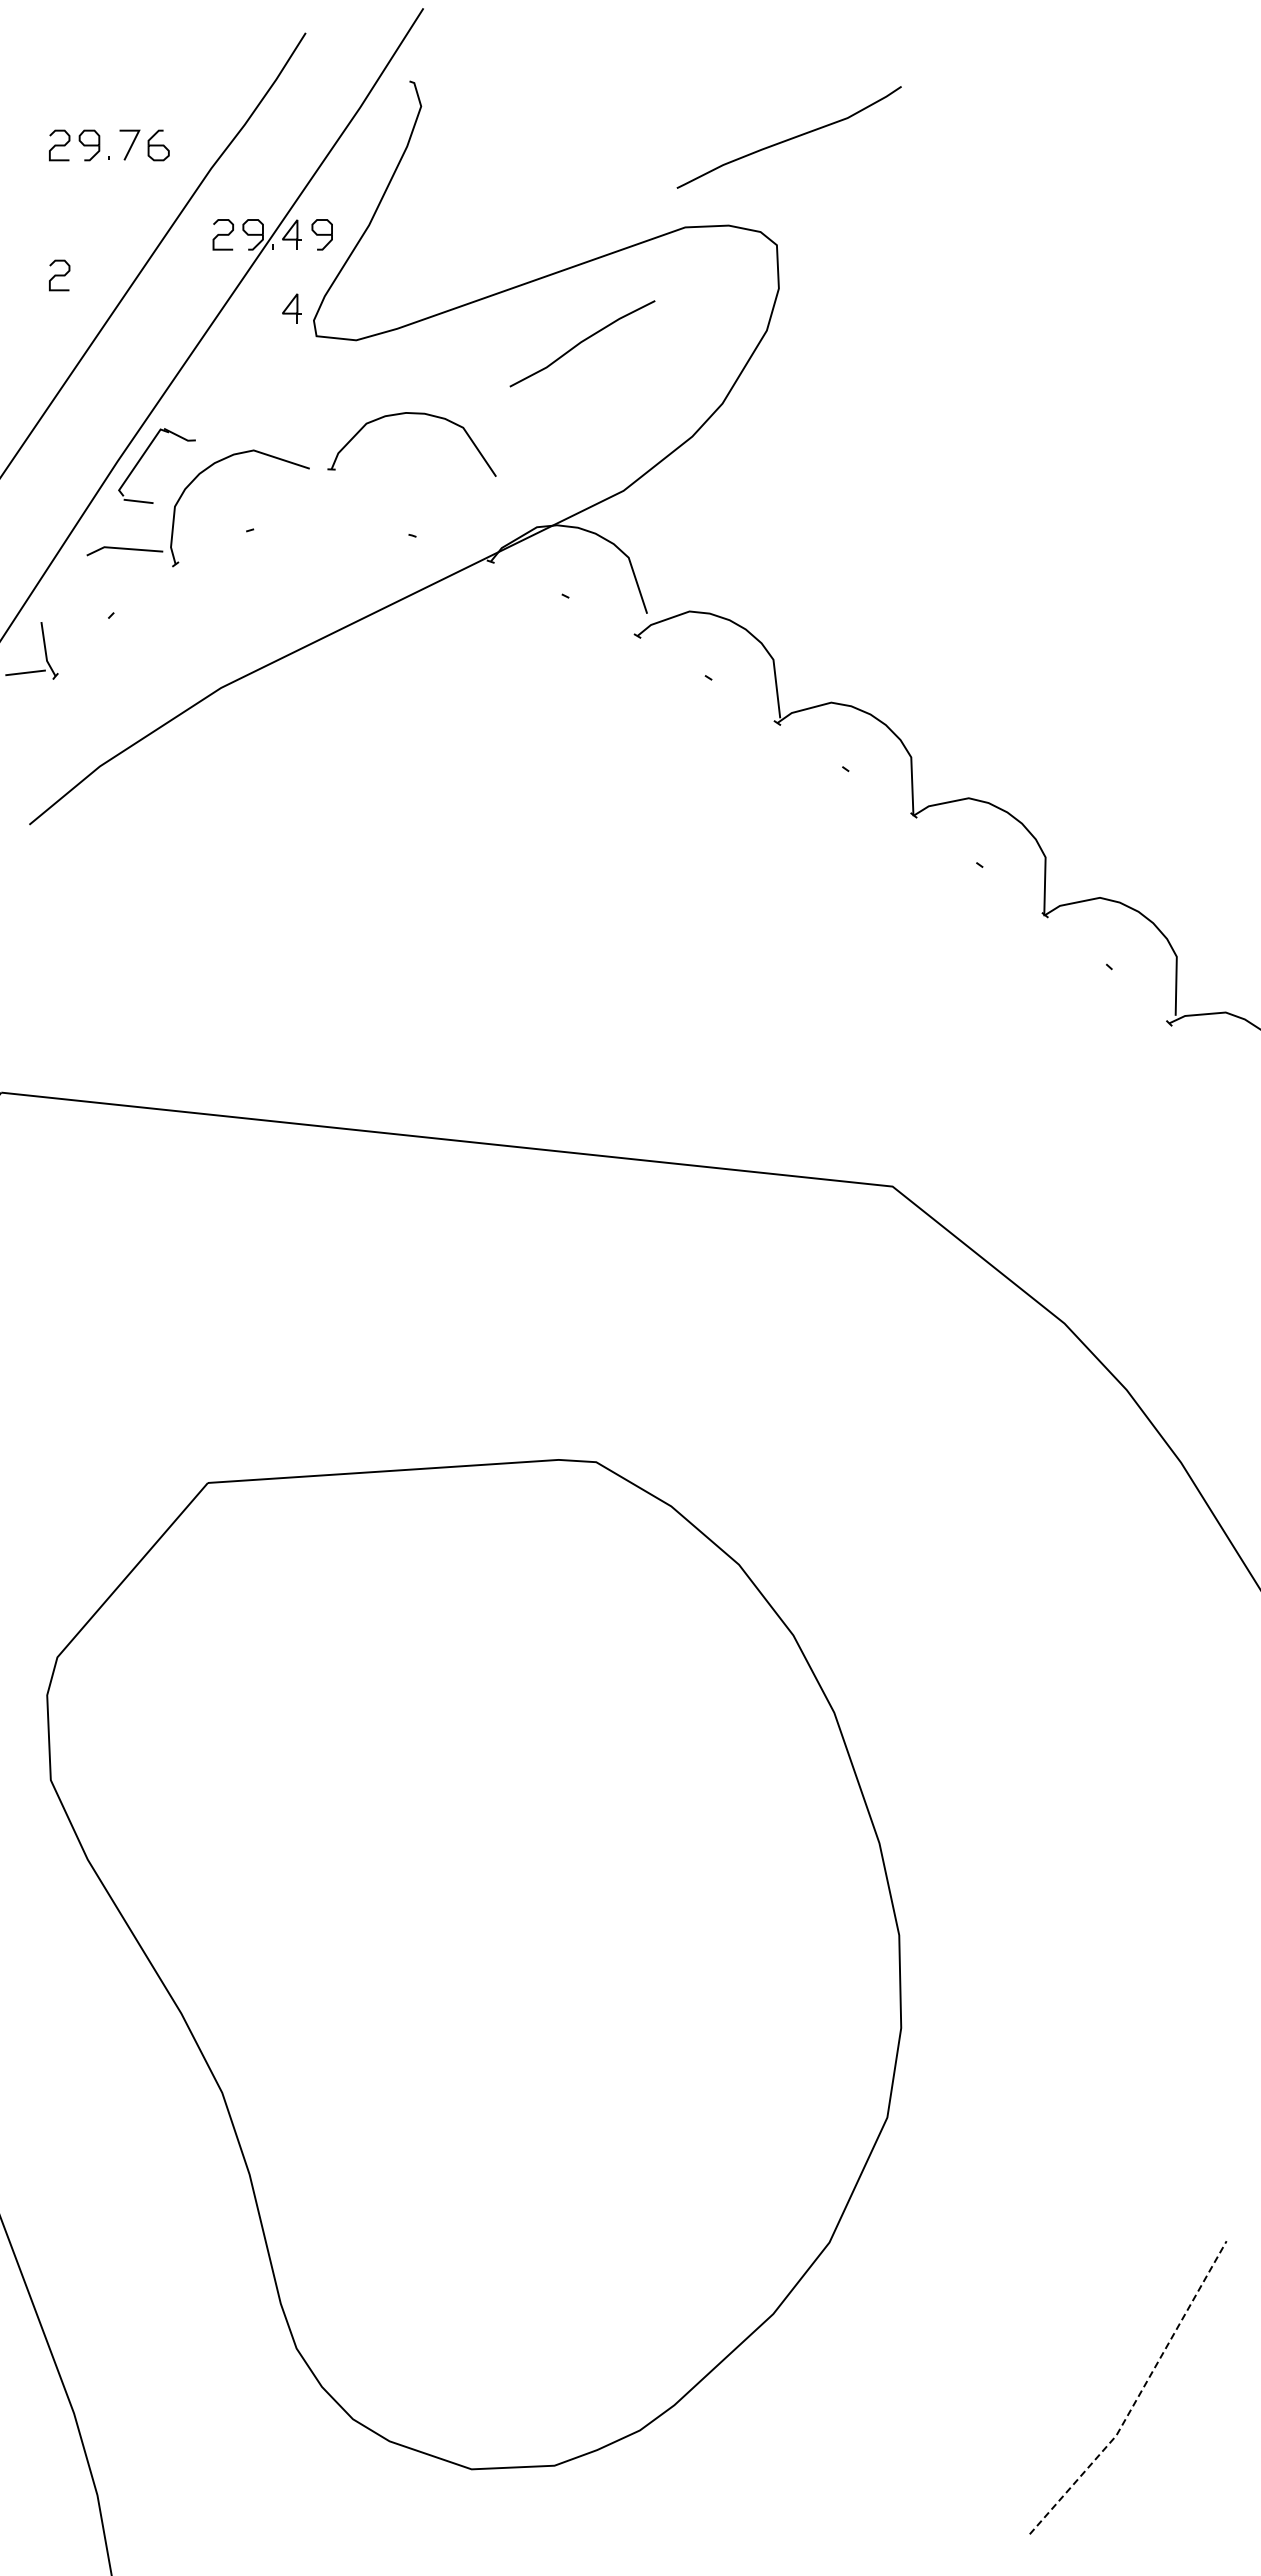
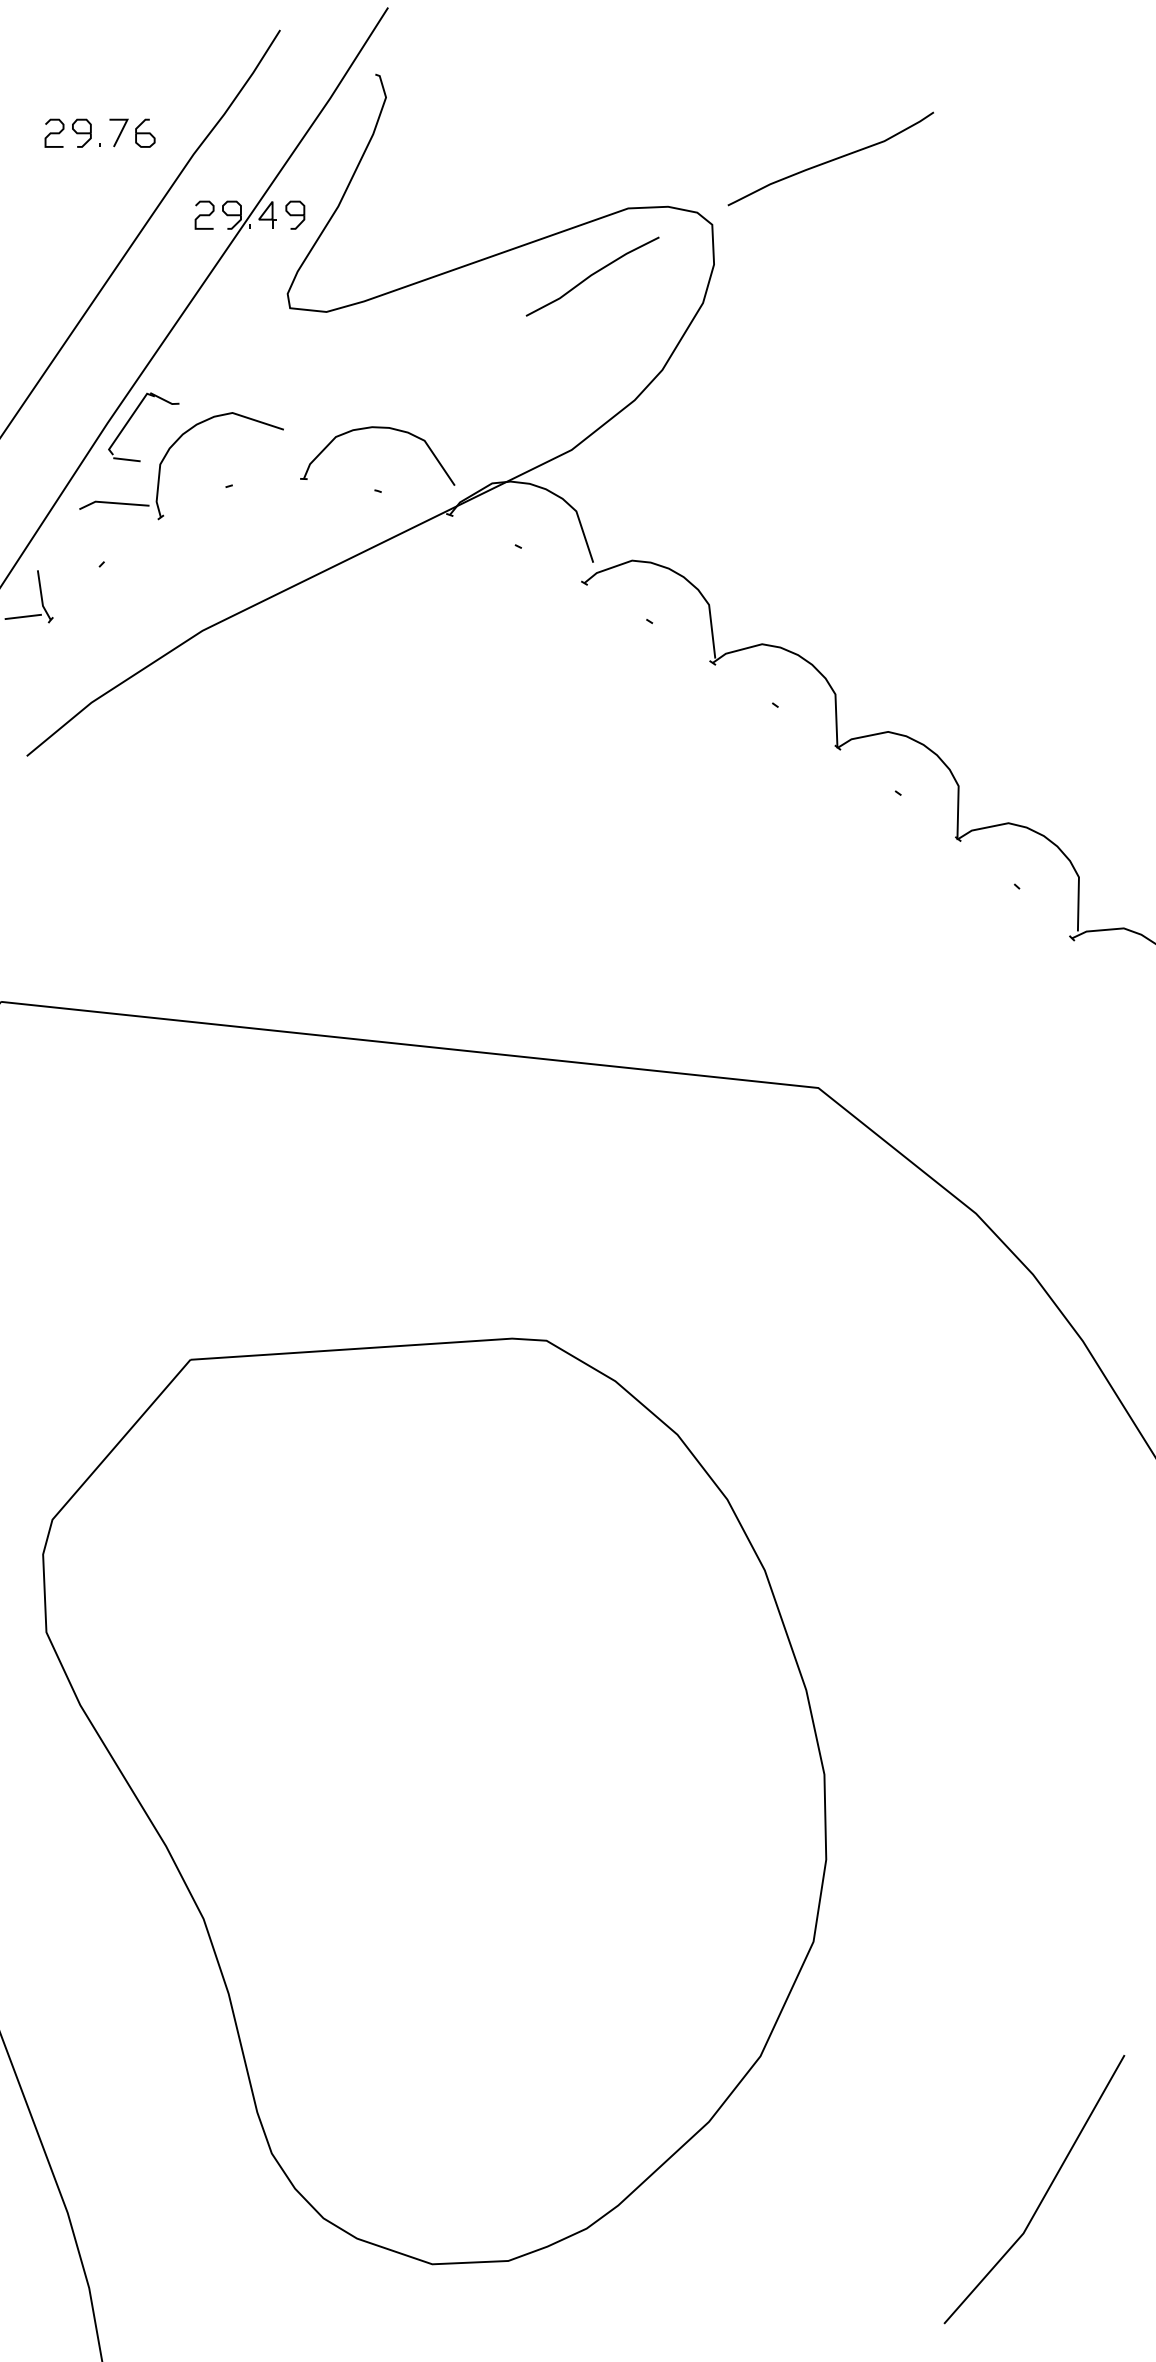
curve: (788, 138) -> (830, 159), moved
curve: (59, 275) -> (54, 252), removed
part: (291, 308) -> (267, 282), removed
line: (582, 342) -> (592, 275), moved
part: (411, 414) -> (377, 428), moved
line: (1138, 2395) -> (1043, 2196), dashed -> solid

